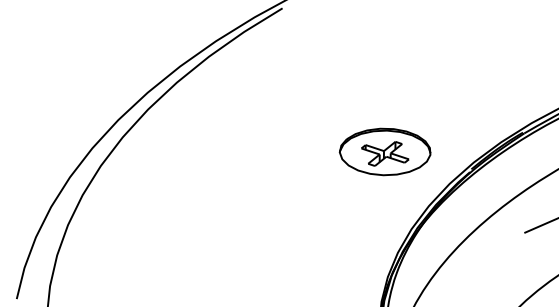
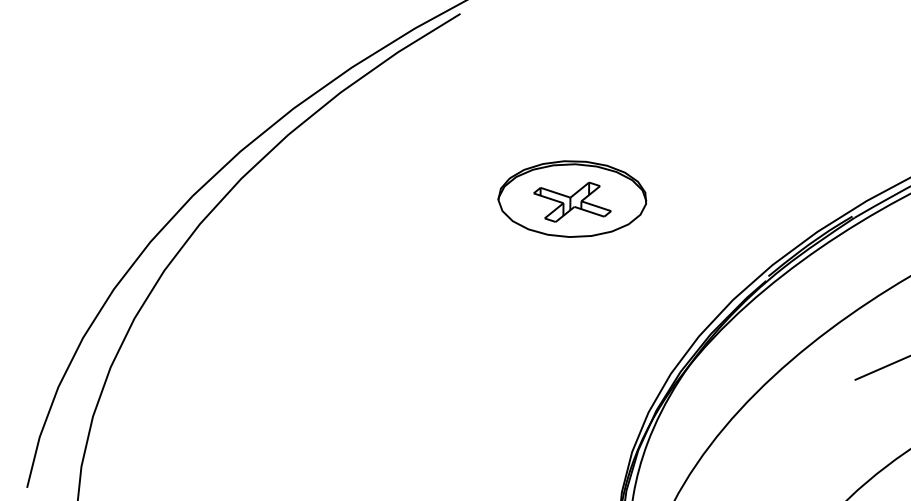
part: (384, 151) -> (571, 198), moved

